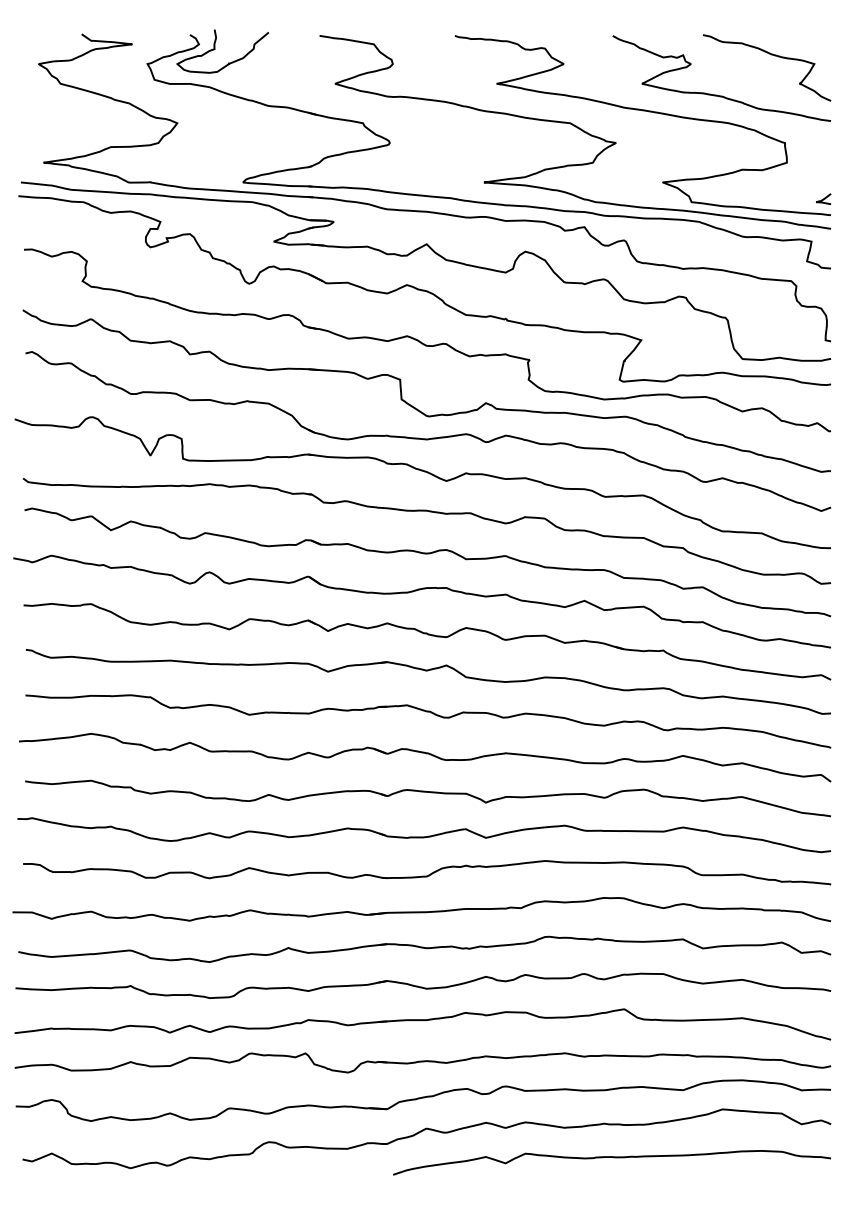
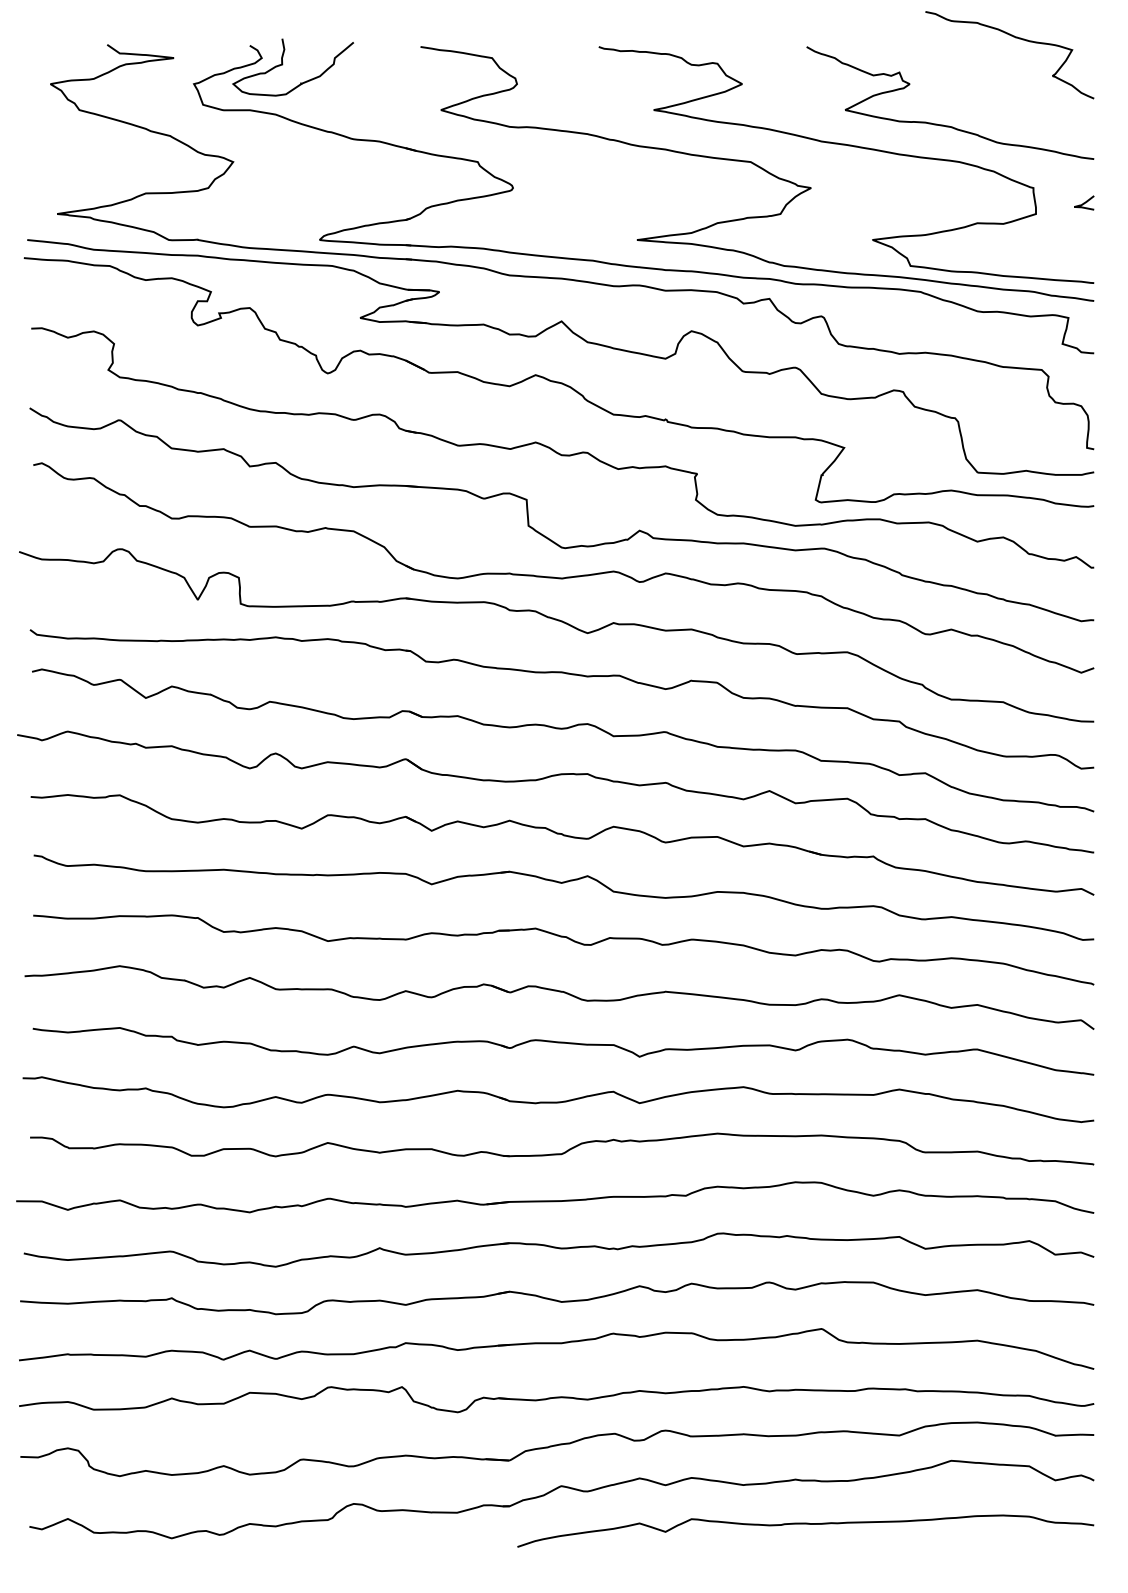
curve: (771, 55) -> (1015, 38), moved
curve: (823, 198) -> (1084, 202), moved

